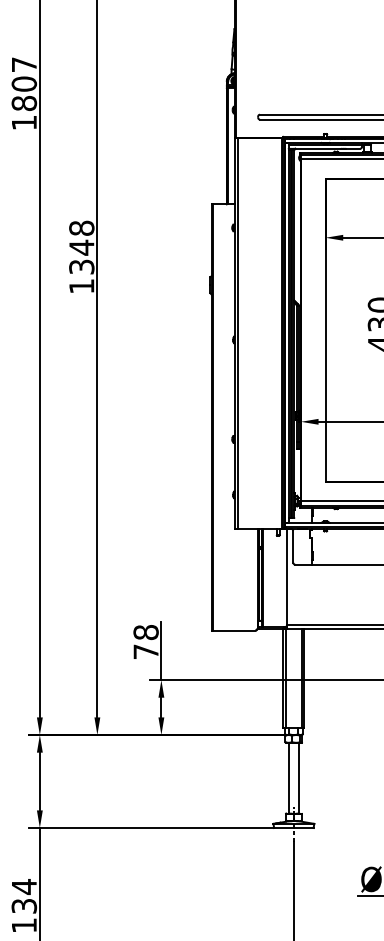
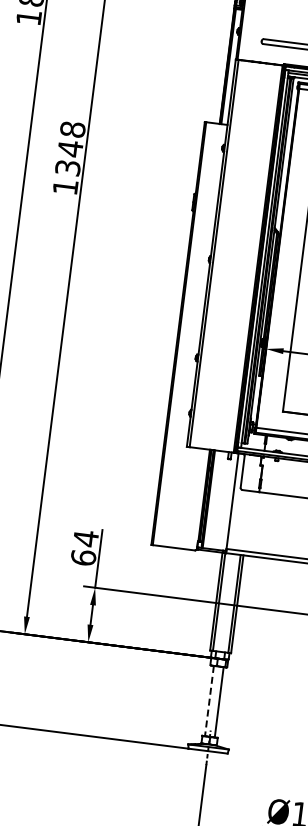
text: (145, 641) -> (84, 547), 78 -> 64
line: (288, 778) -> (208, 701), solid -> dashed

